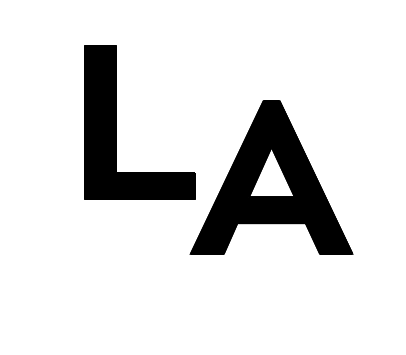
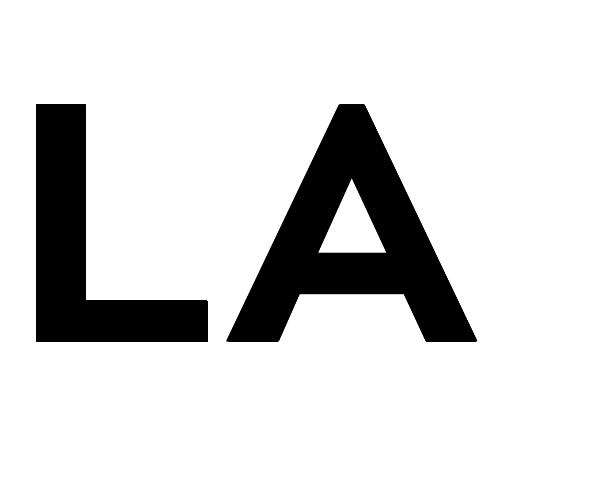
part: (116, 122) -> (85, 222), moved

